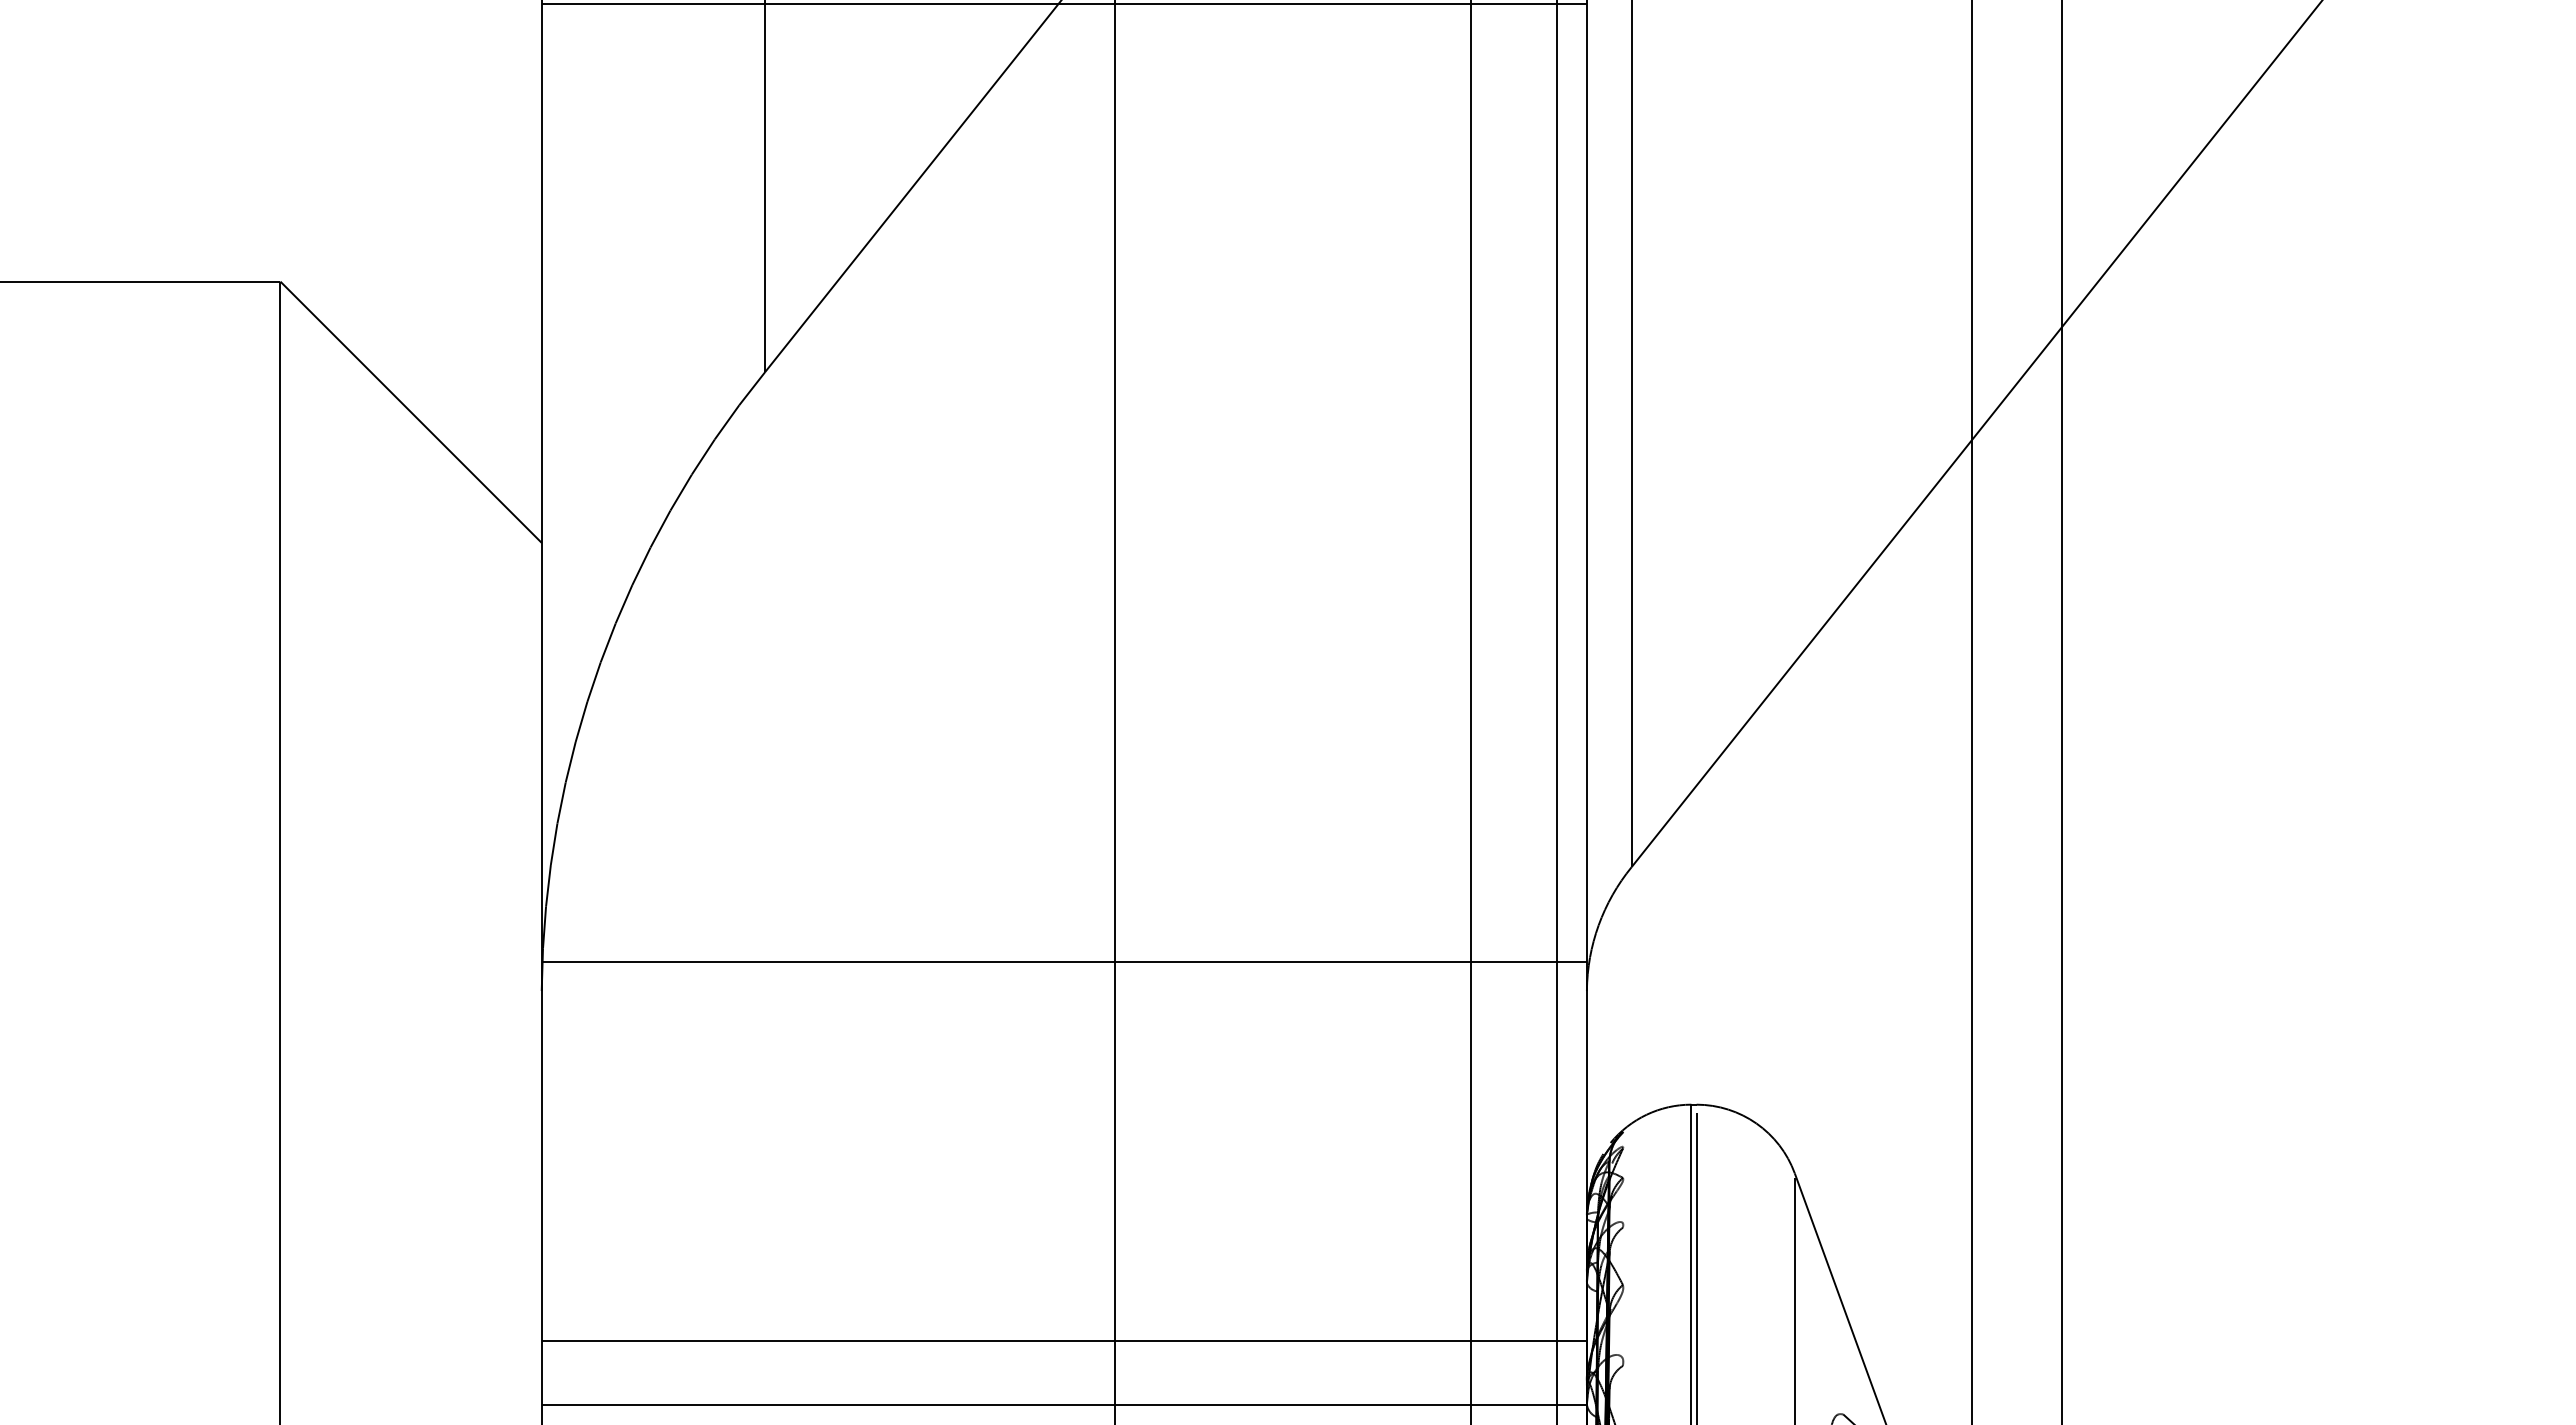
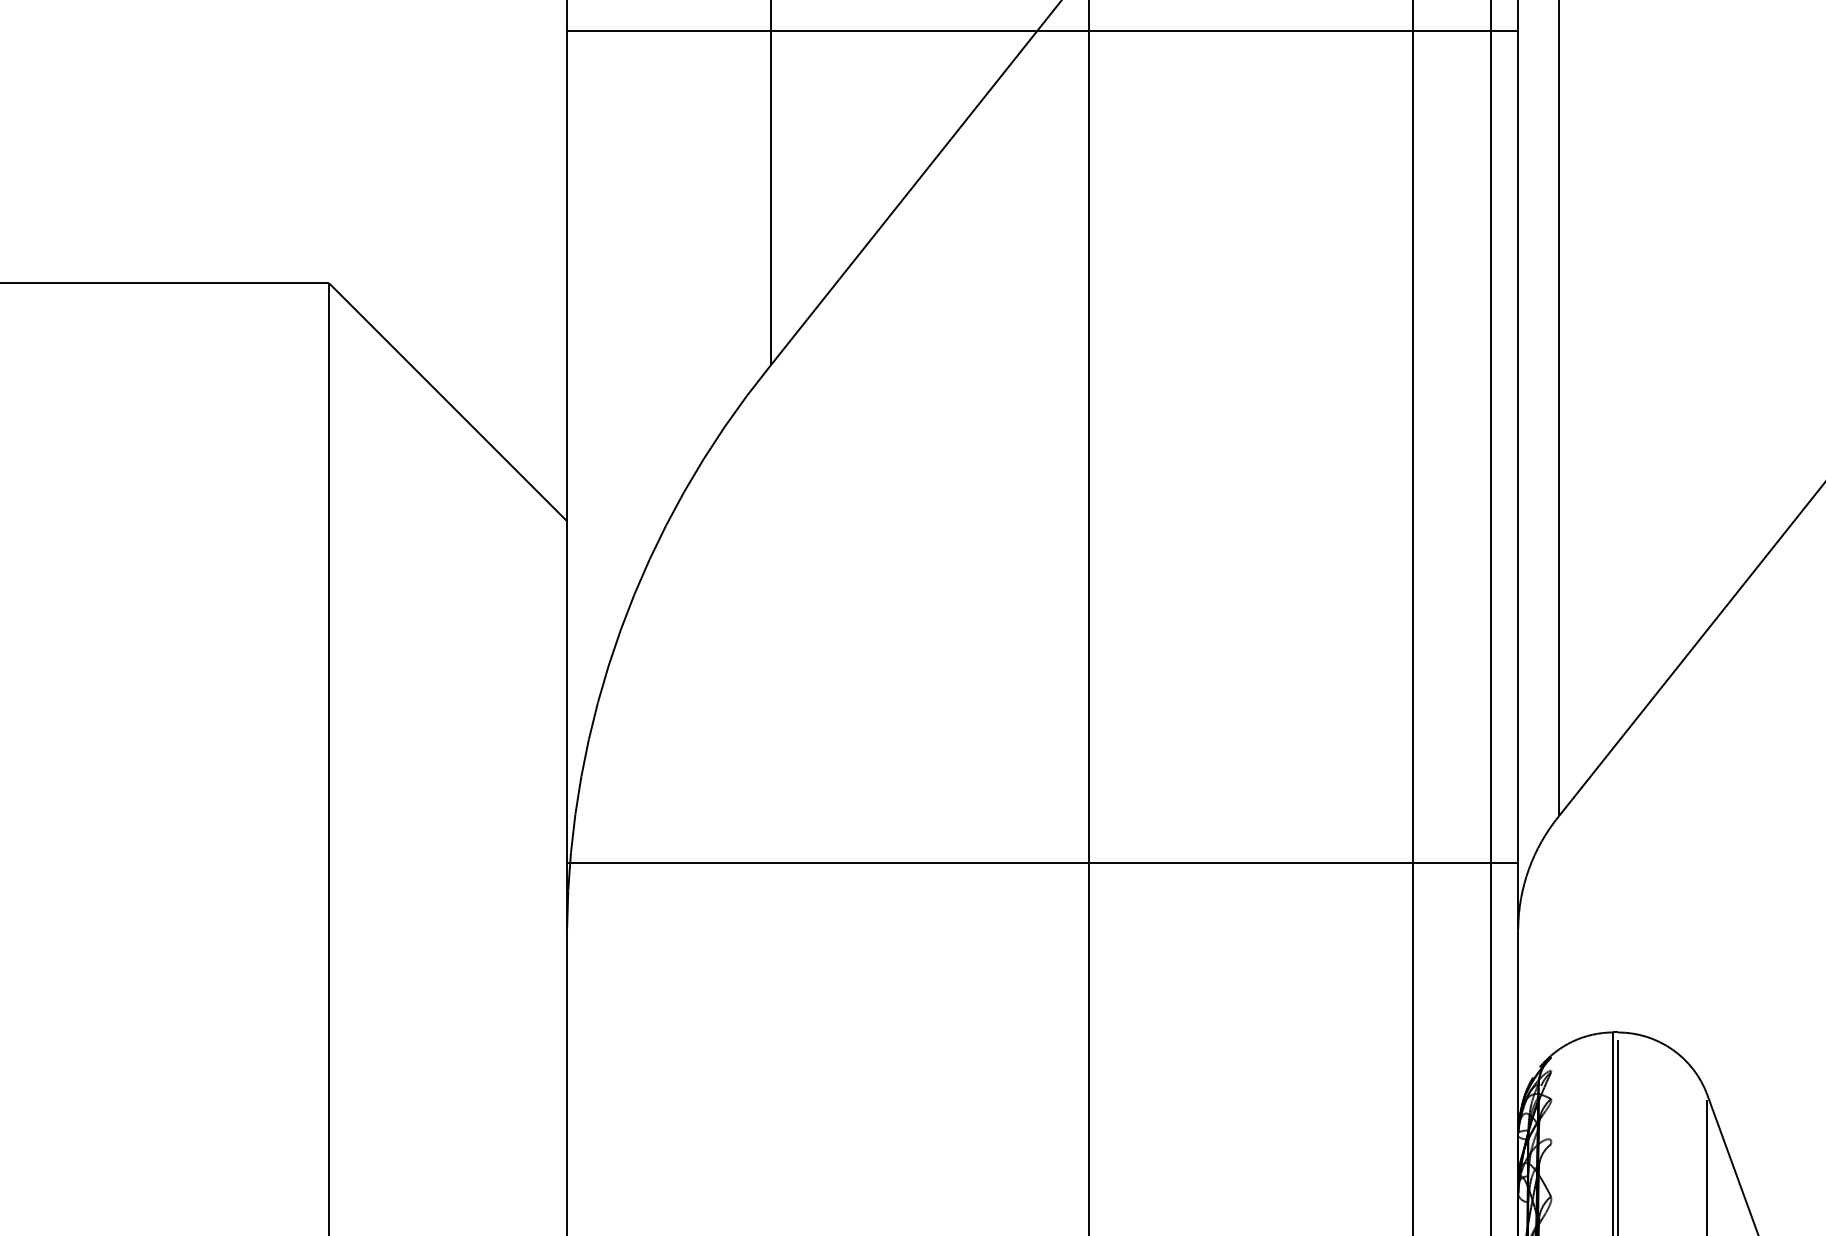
line: (1063, 961) -> (1041, 863), moved

